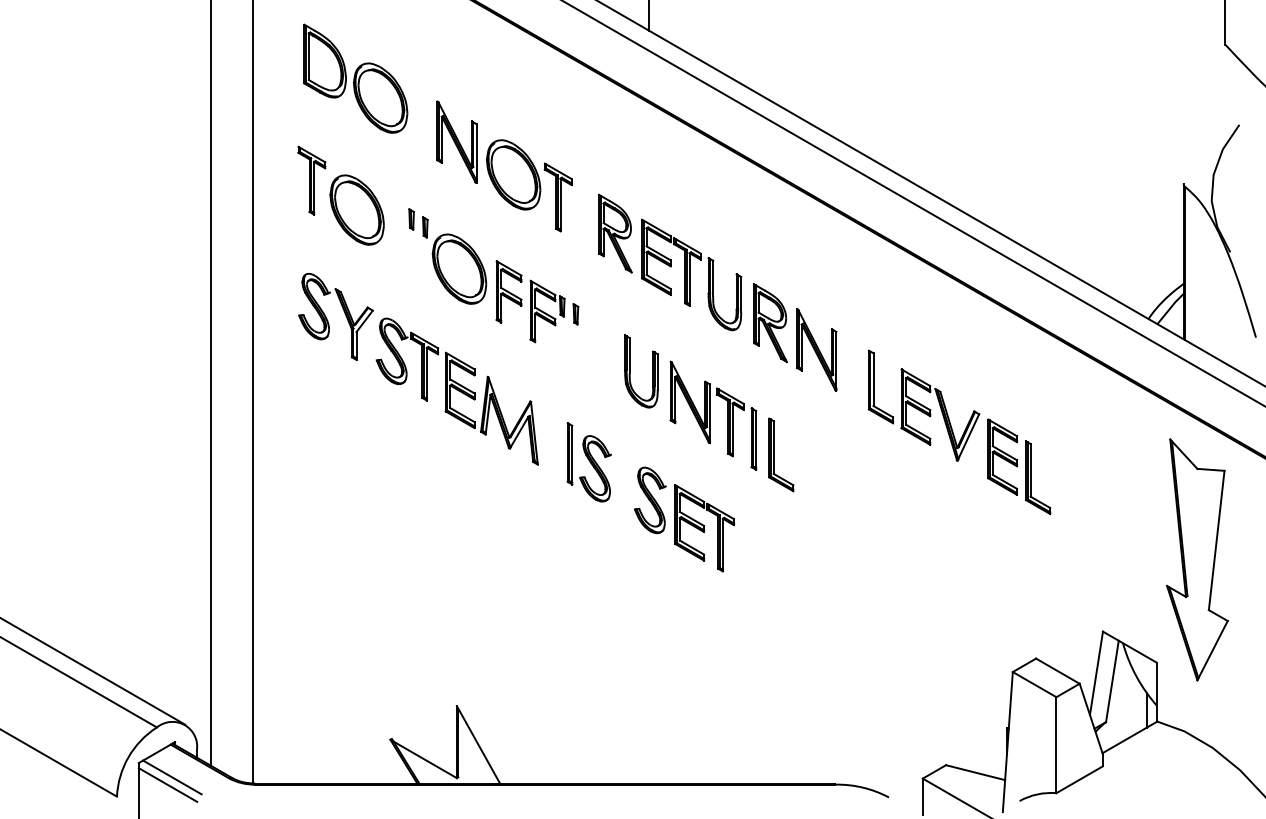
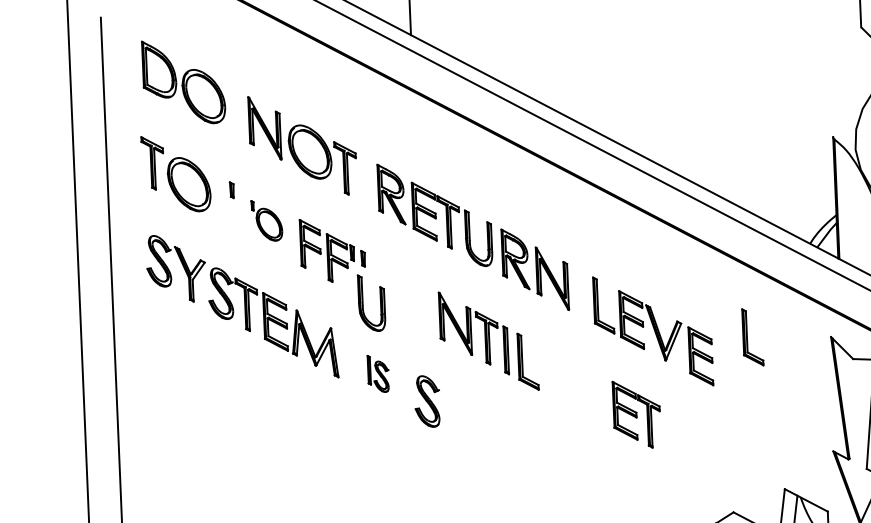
part: (454, 260) -> (266, 220), size x0.6
part: (630, 371) -> (363, 303), moved
part: (588, 462) -> (377, 374), size x0.6
part: (1031, 477) -> (747, 337), moved
part: (704, 528) -> (636, 414), moved

